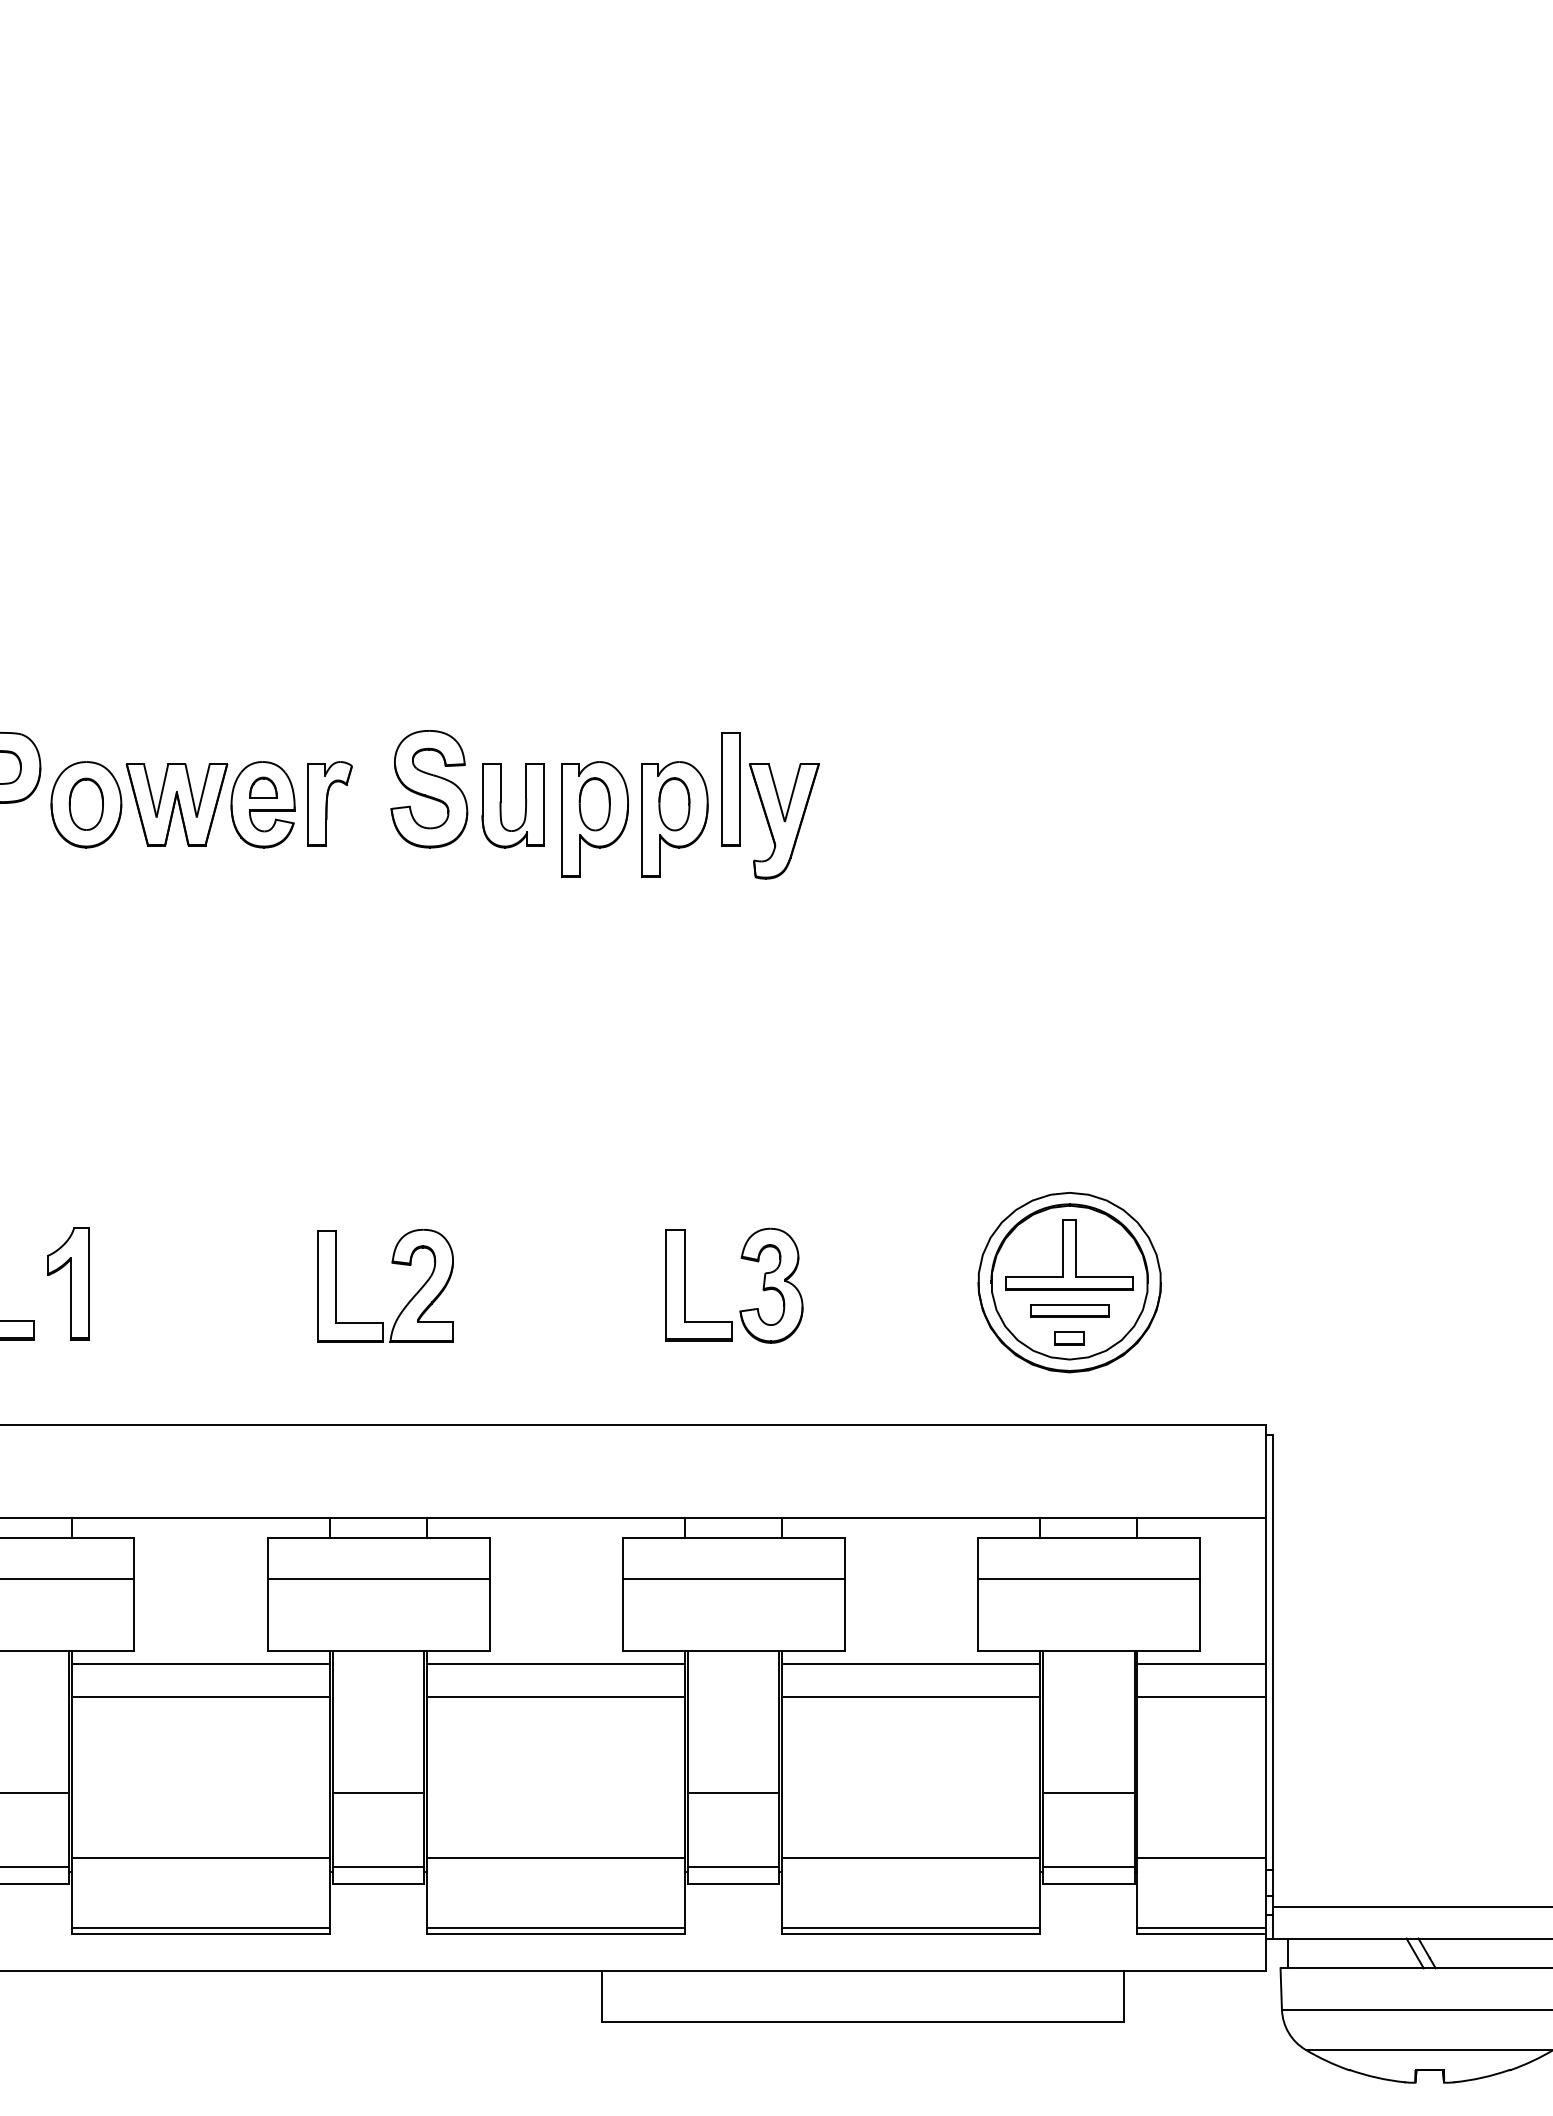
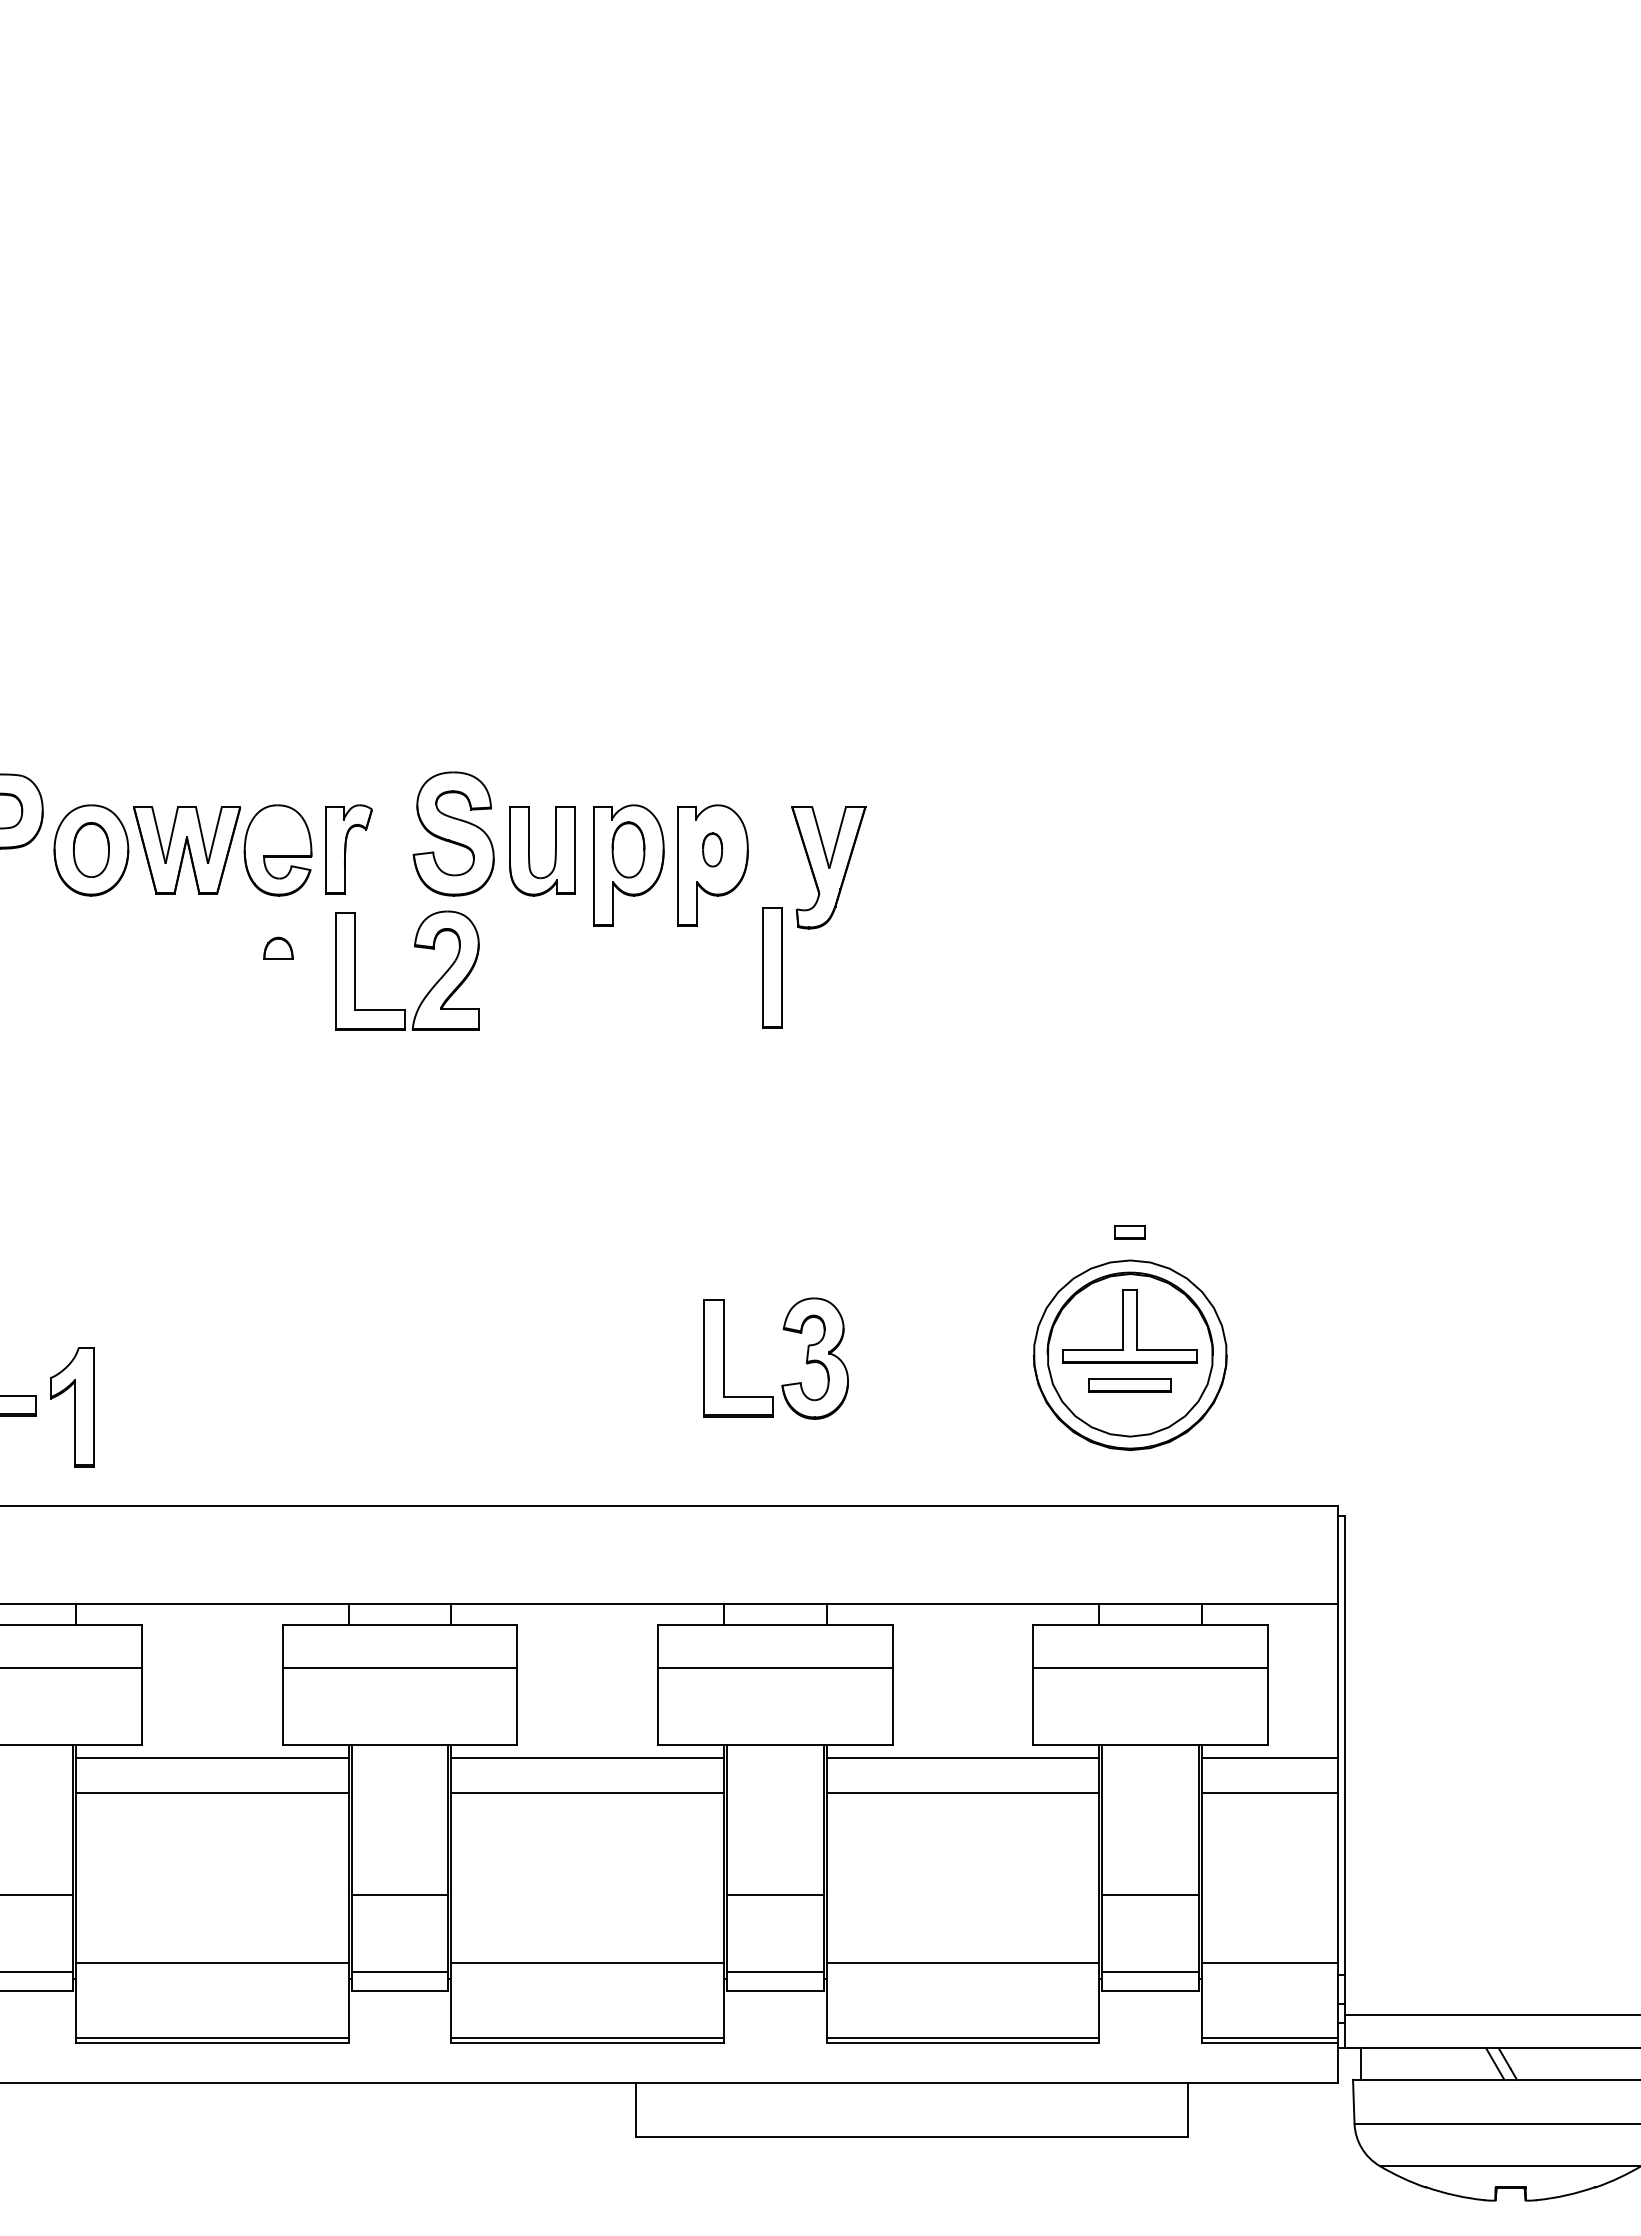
part: (263, 786) -> (278, 947), moved
part: (731, 788) -> (772, 967), moved
part: (674, 803) -> (712, 849), size x0.6
part: (392, 1263) -> (414, 947), moved
part: (68, 1283) -> (72, 1407), moved
part: (1068, 1338) -> (1129, 1232), moved

